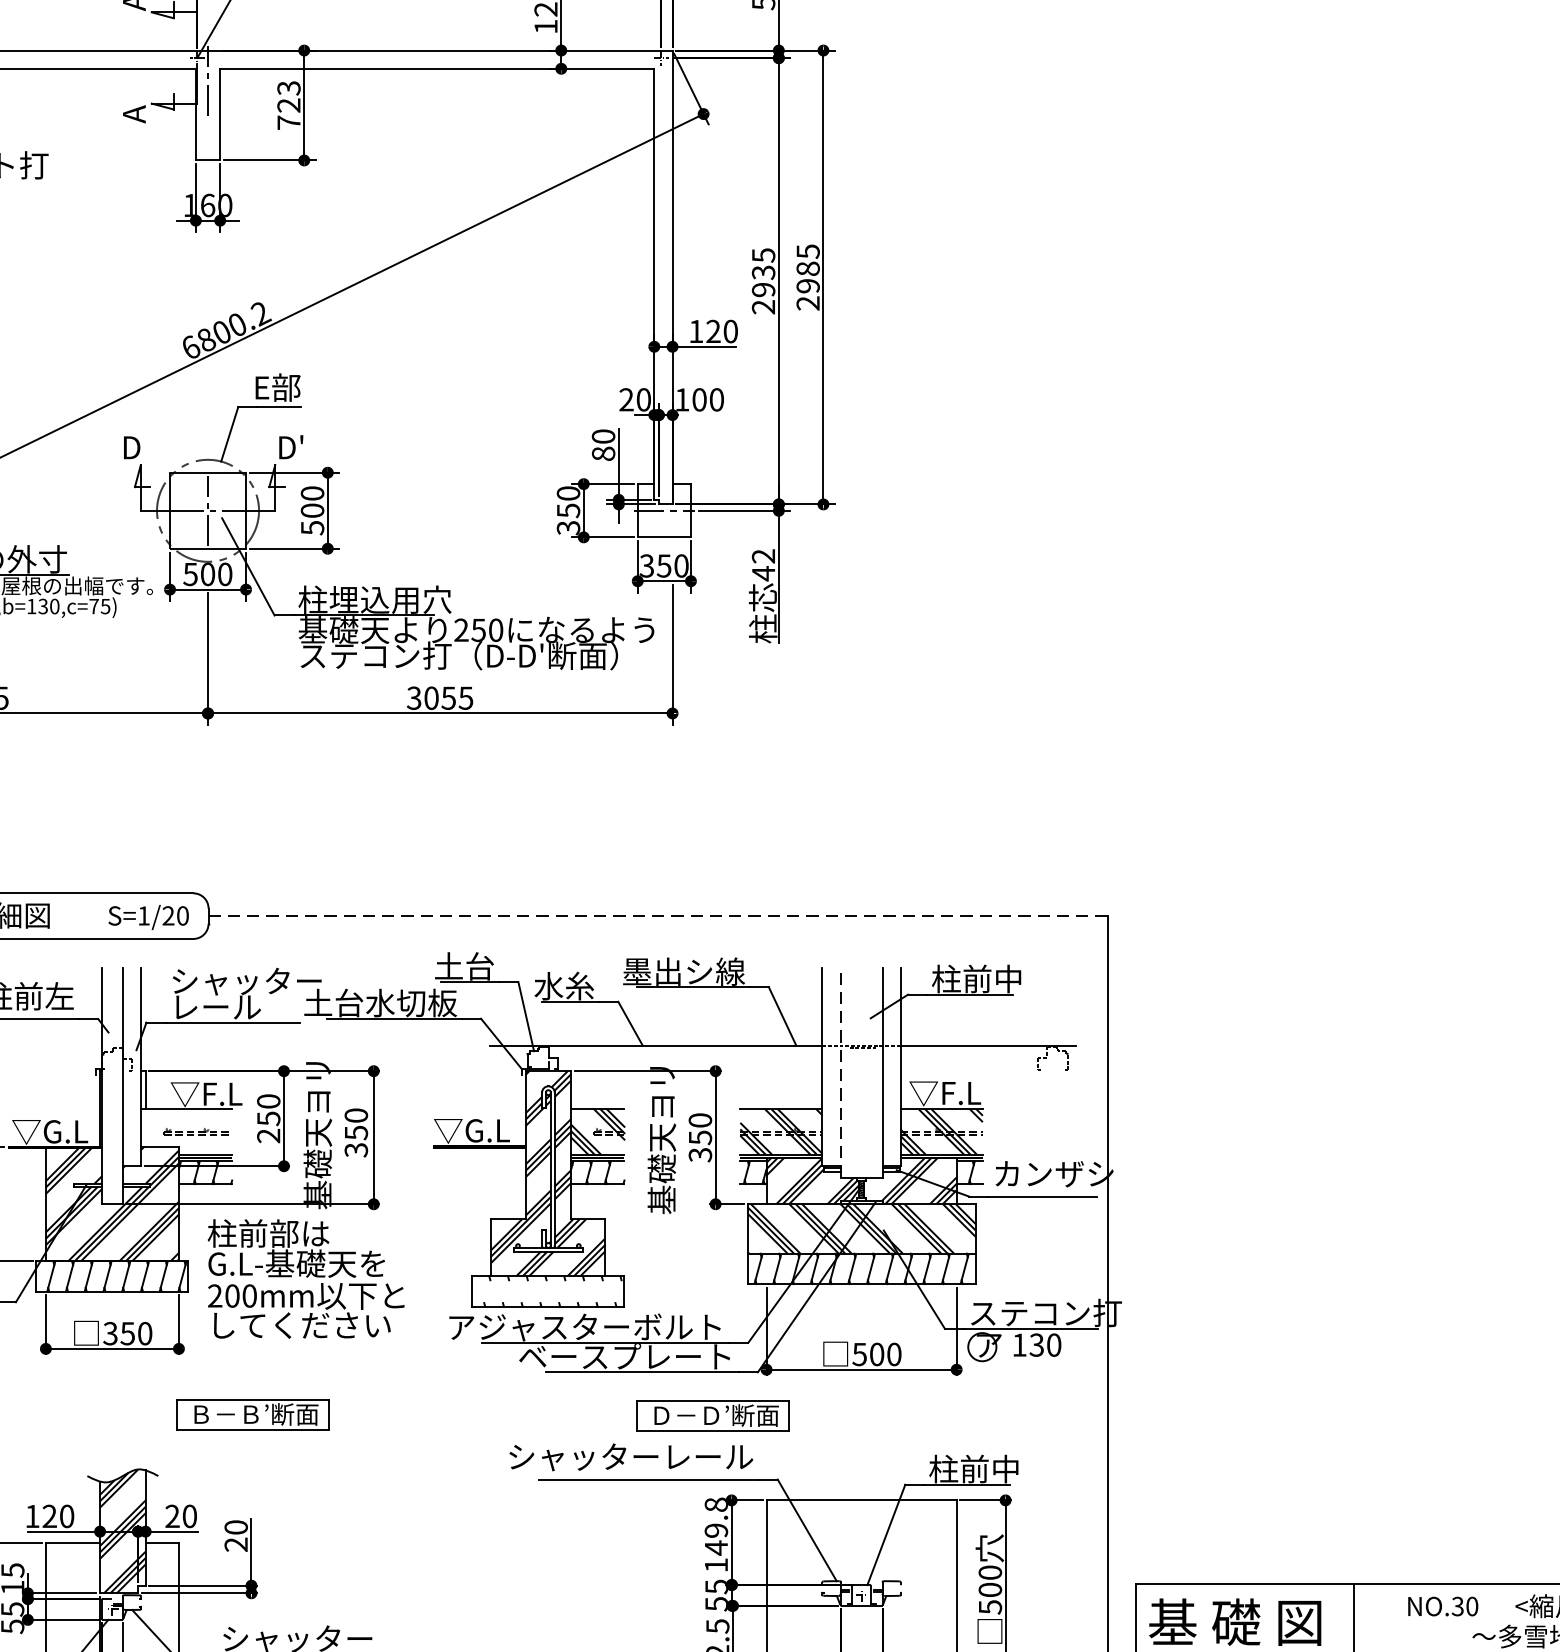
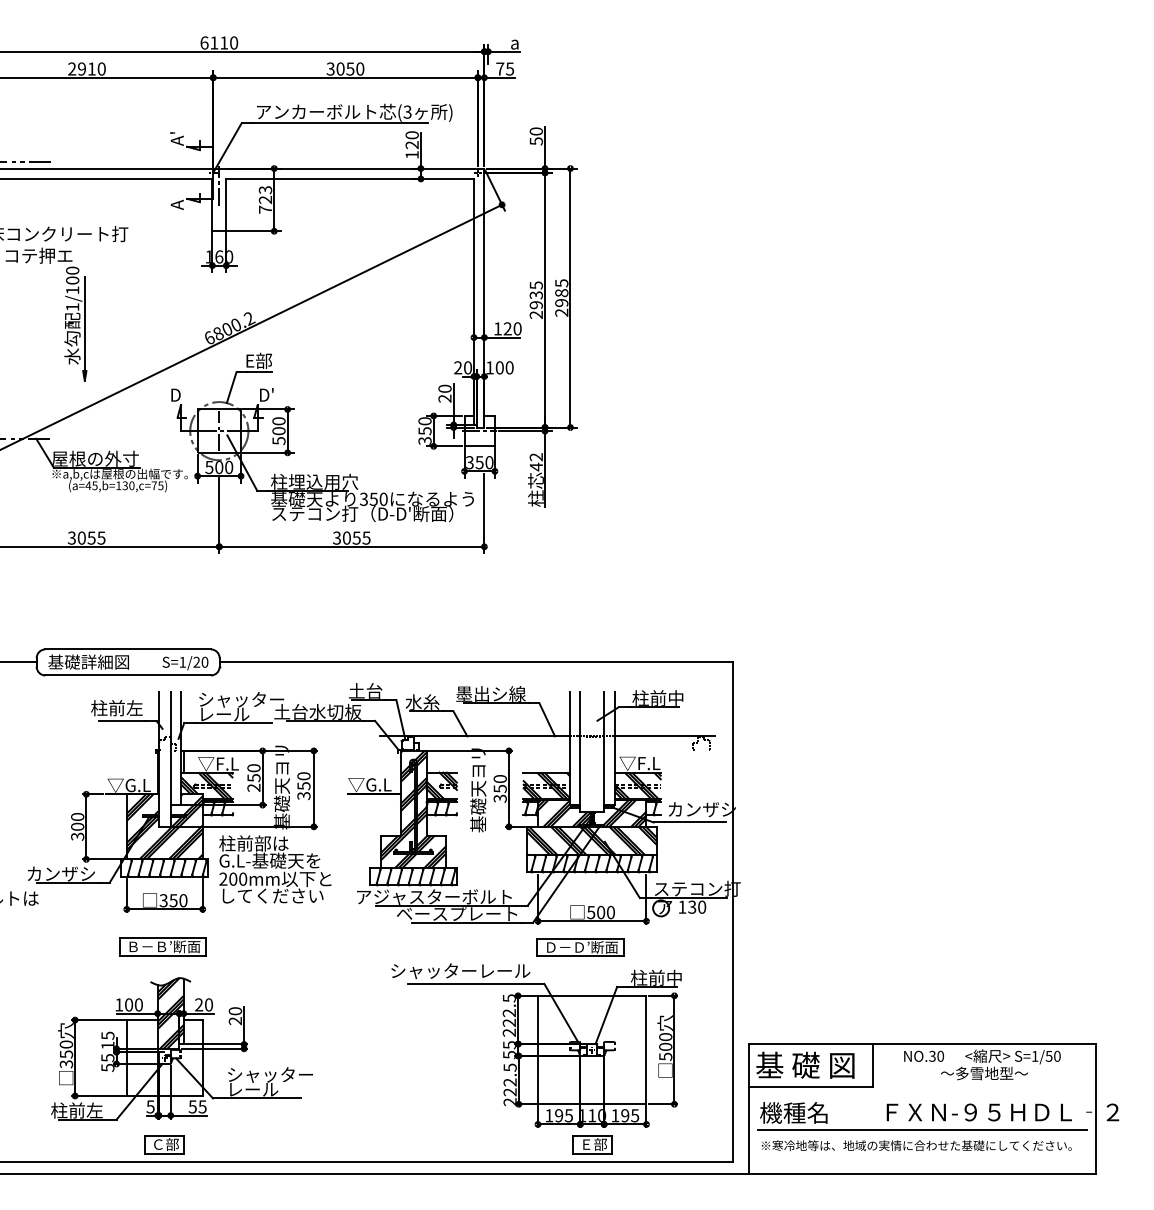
text: (602, 453) -> (444, 398), 80 -> 20
text: (460, 630) -> (363, 499), 250 -> 350
line: (658, 916) -> (476, 662), dashed -> solid
line: (841, 1072) -> (580, 751), dashed -> solid
hatch: (187, 1131) -> (207, 785), added
hatch: (546, 1291) -> (412, 876), added
part: (252, 1413) -> (162, 946), moved
part: (713, 1415) -> (580, 947), moved
text: (50, 1515) -> (129, 1004), 120 -> 100
text: (716, 1534) -> (509, 1015), 149.8 -> 222.5

